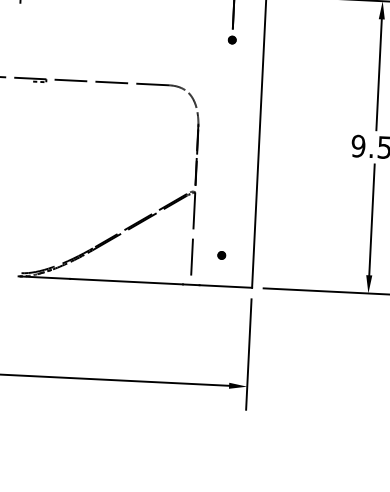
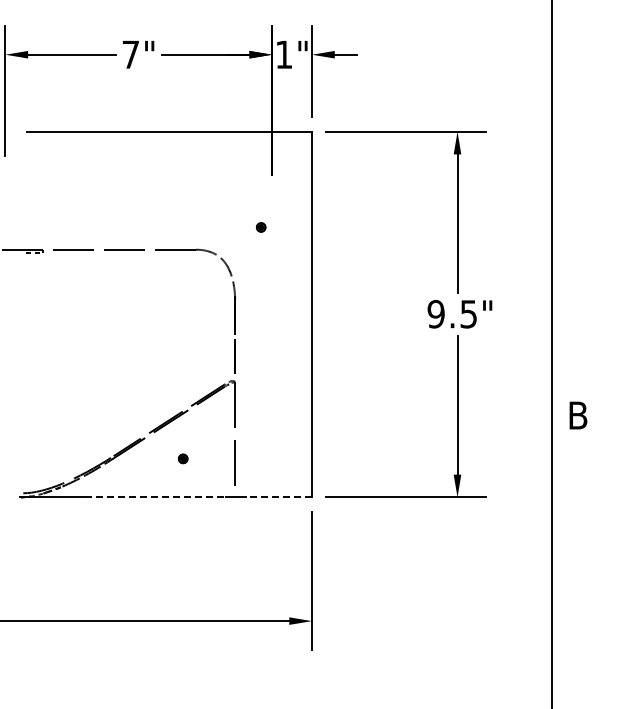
part: (231, 40) -> (260, 227), moved
part: (221, 255) -> (182, 458), moved
line: (126, 281) -> (155, 497), solid -> dashed
line: (226, 286) -> (279, 497), solid -> dashed

